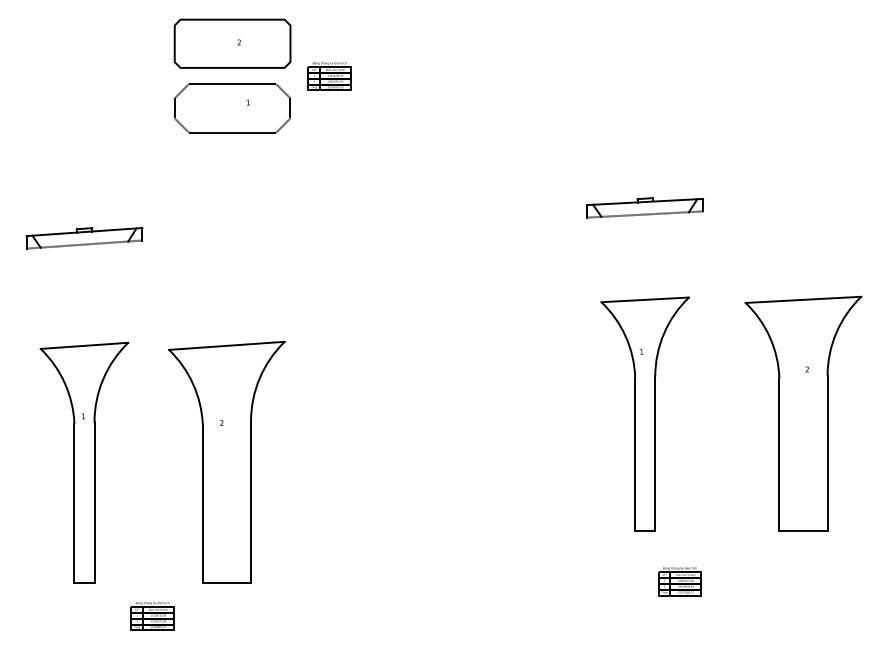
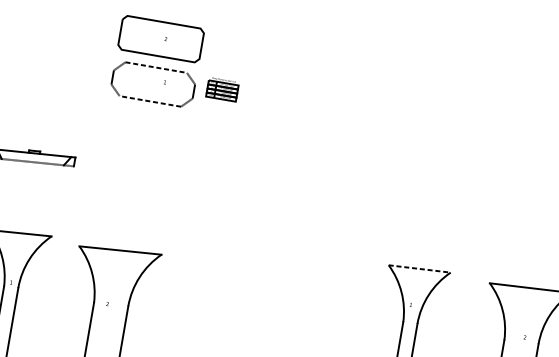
part: (329, 76) -> (222, 89), moved
line: (232, 84) -> (156, 67), solid -> dashed
line: (232, 132) -> (150, 101), solid -> dashed
part: (644, 207) -> (430, 204), removed
line: (645, 299) -> (419, 268), solid -> dashed

